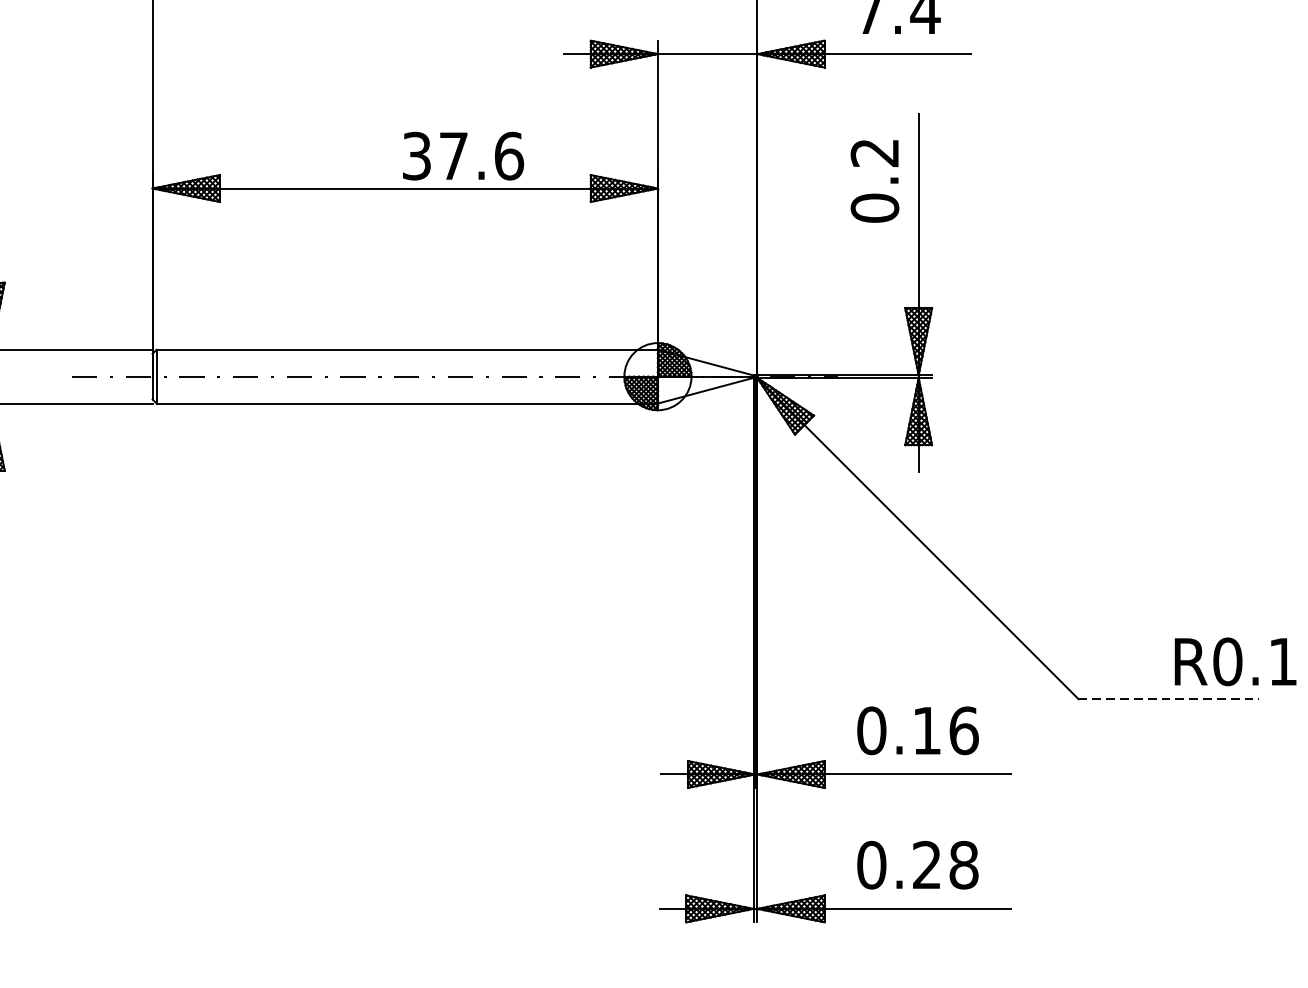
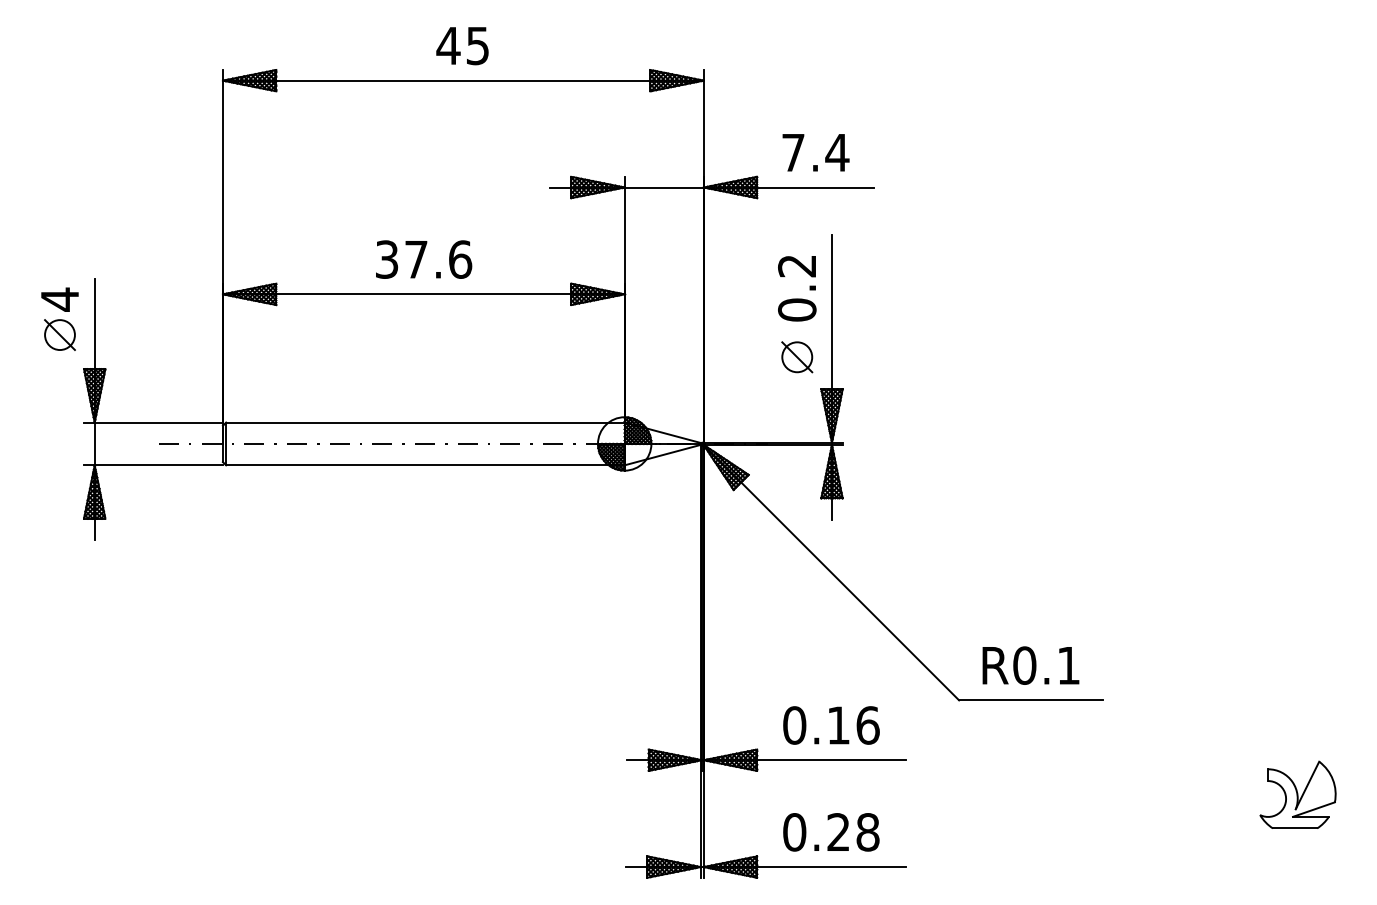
text: (463, 156) -> (424, 259), moved
part: (875, 267) -> (797, 357), added
text: (1235, 661) -> (1030, 665), moved
line: (1168, 699) -> (1030, 700), dashed -> solid

